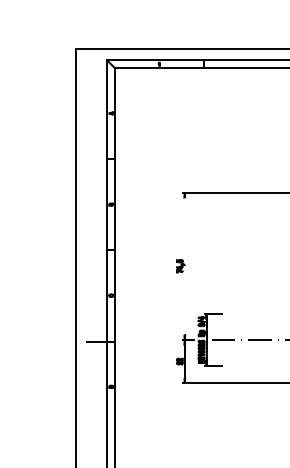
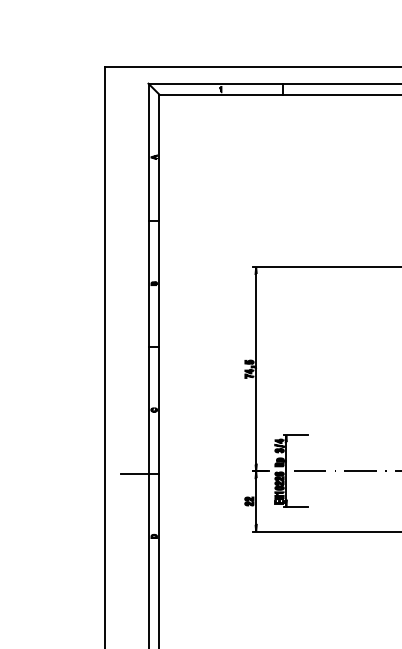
line: (184, 265) -> (255, 368), added

